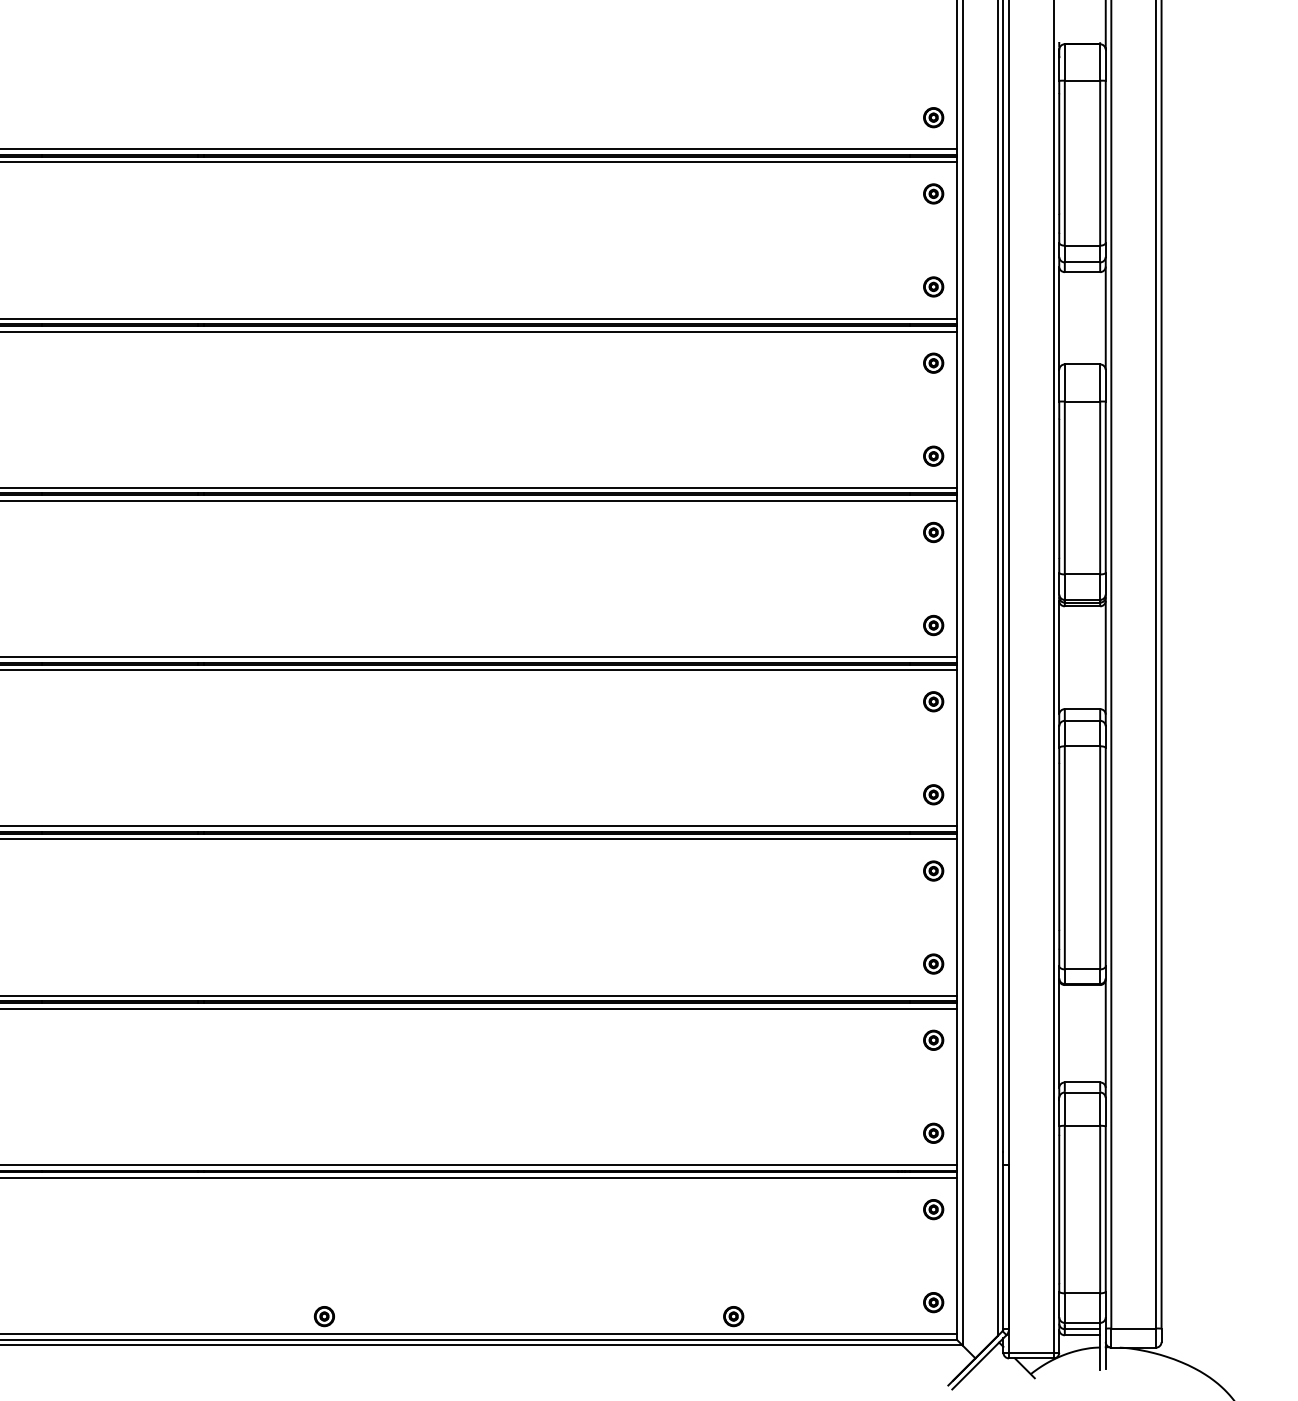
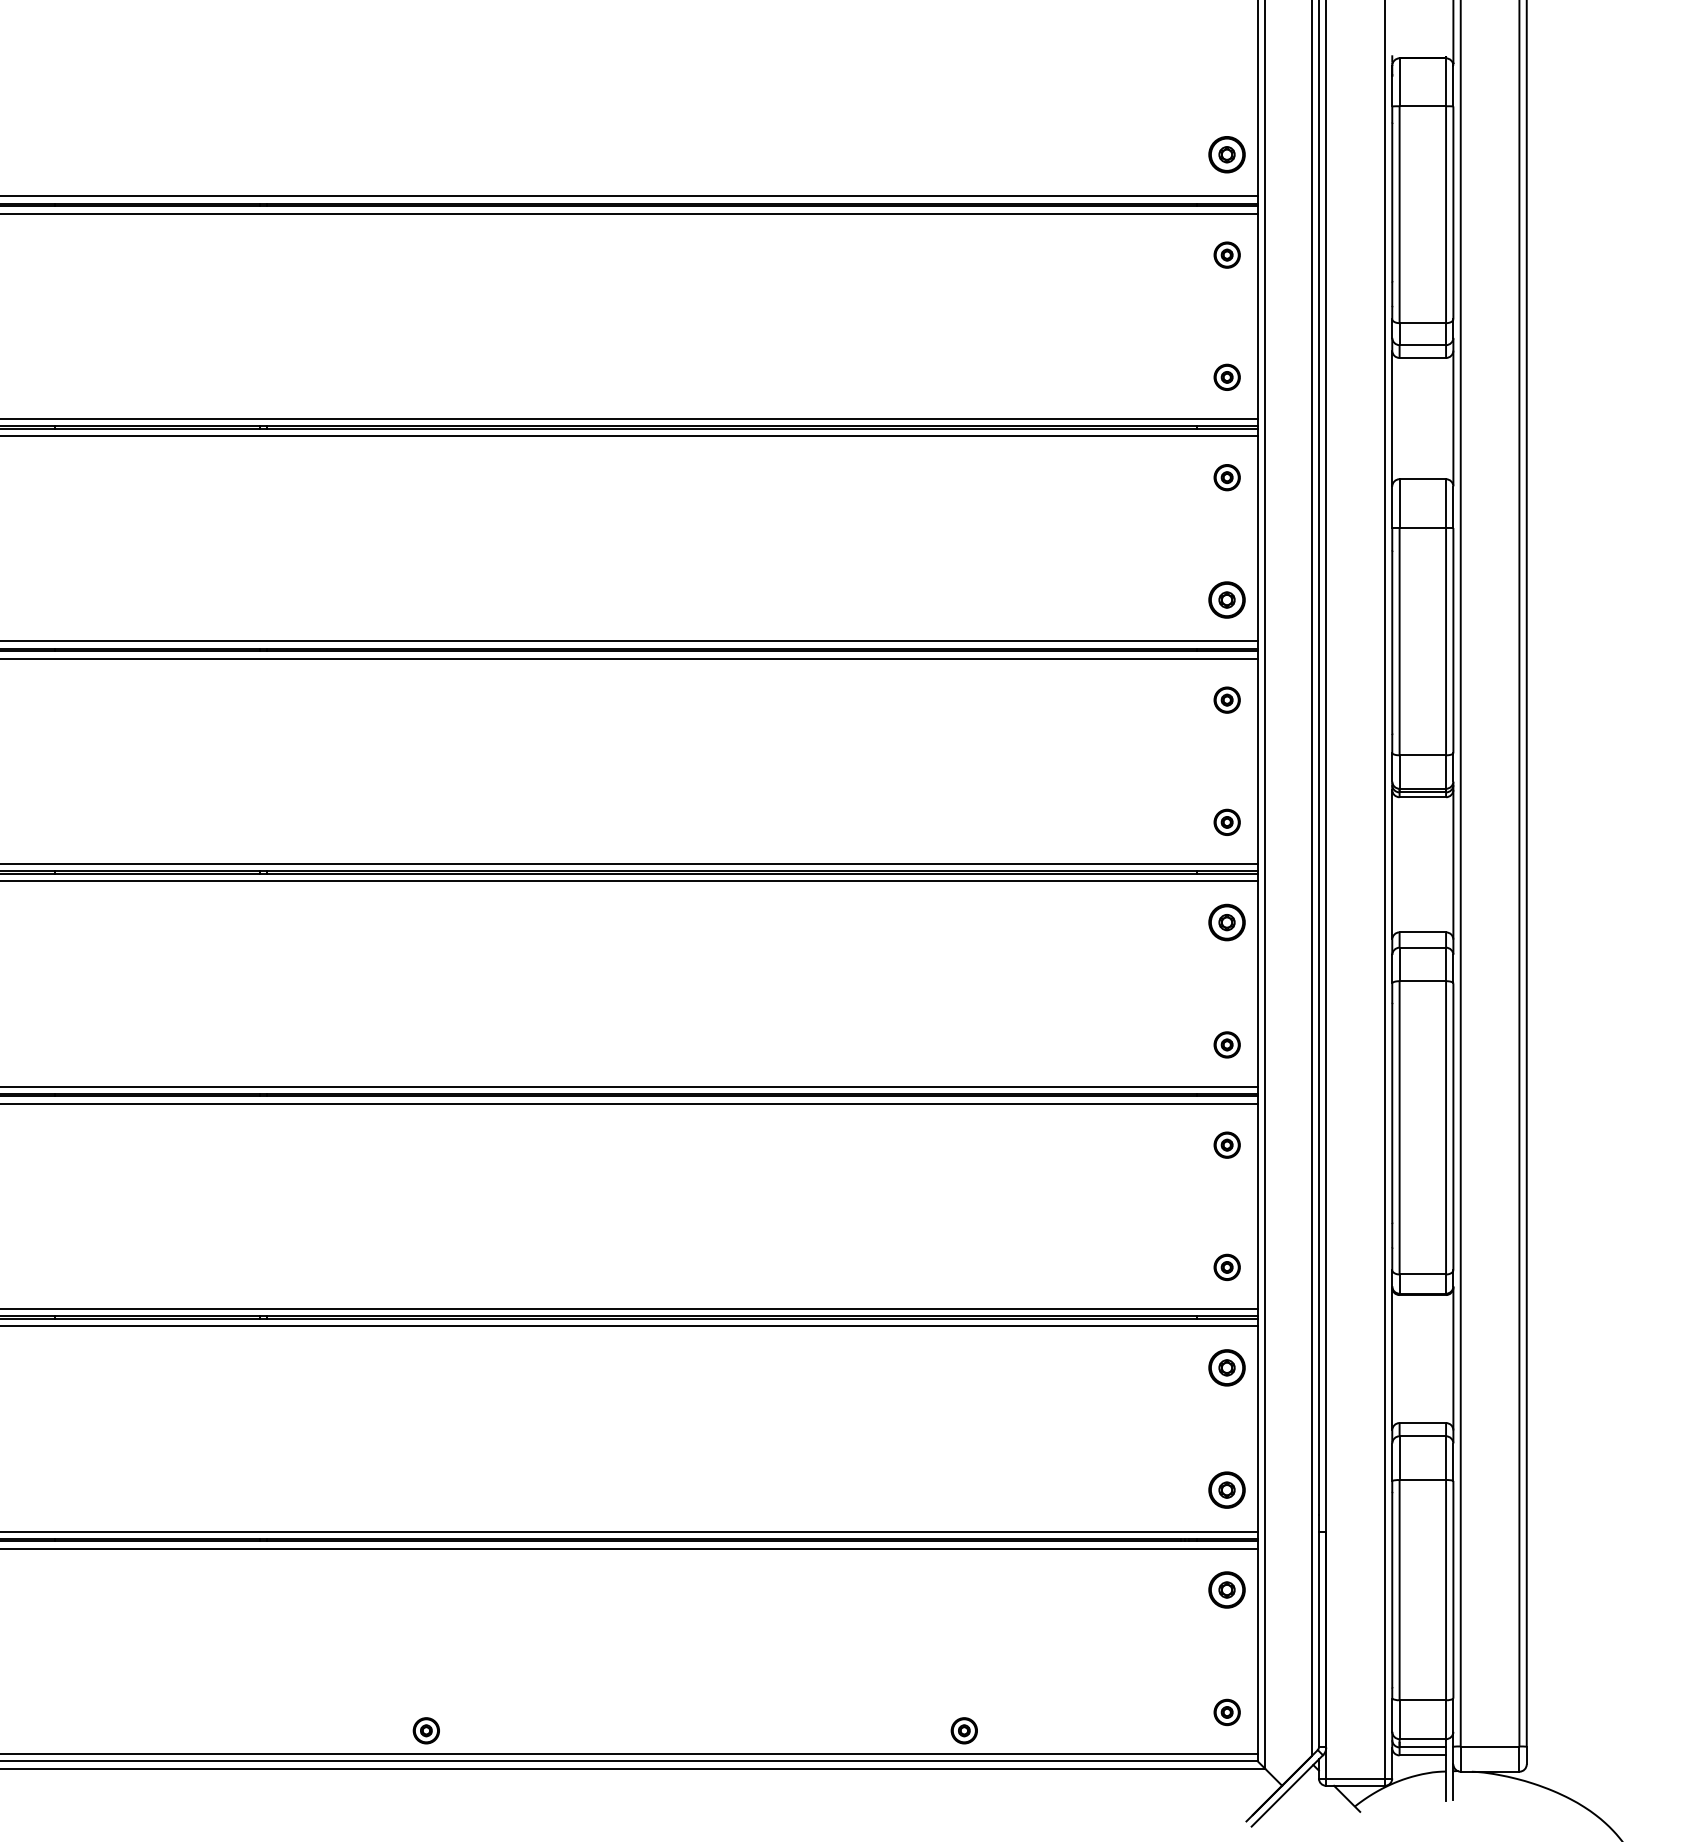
part: (933, 117) -> (1226, 154), size x1.4
part: (933, 455) -> (1226, 598), size x1.4
part: (933, 701) -> (1226, 922), size x1.4
part: (933, 1039) -> (1226, 1366), size x1.4
part: (933, 1132) -> (1226, 1488), size x1.4
part: (933, 1209) -> (1226, 1590), size x1.4

